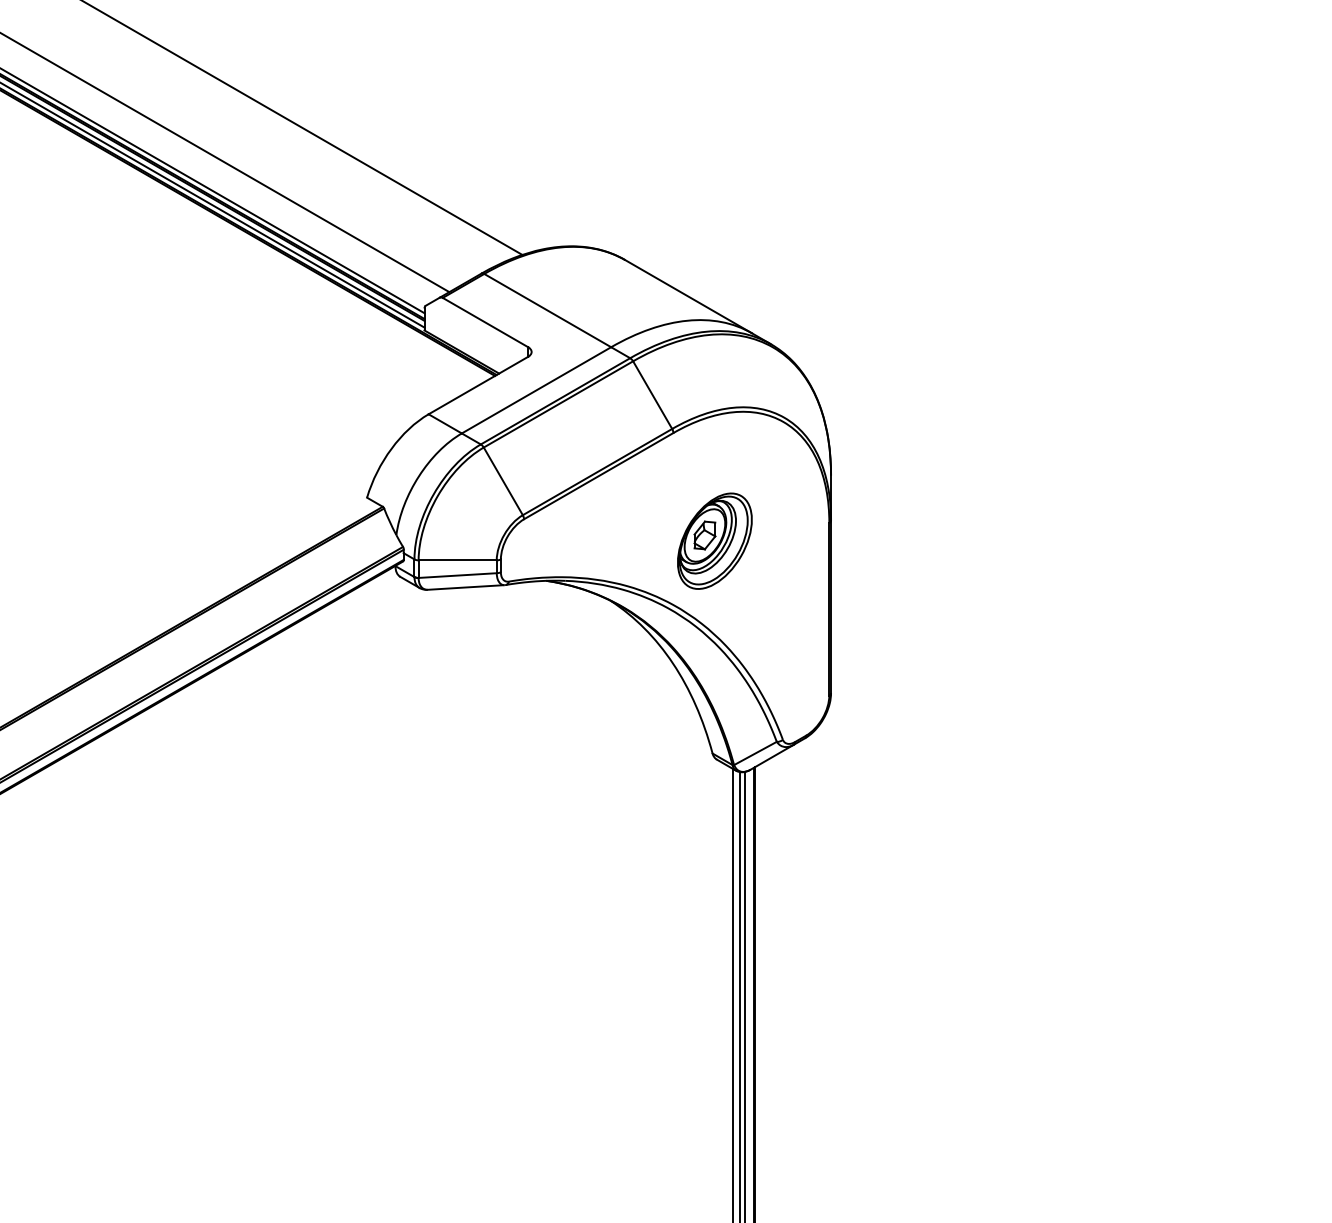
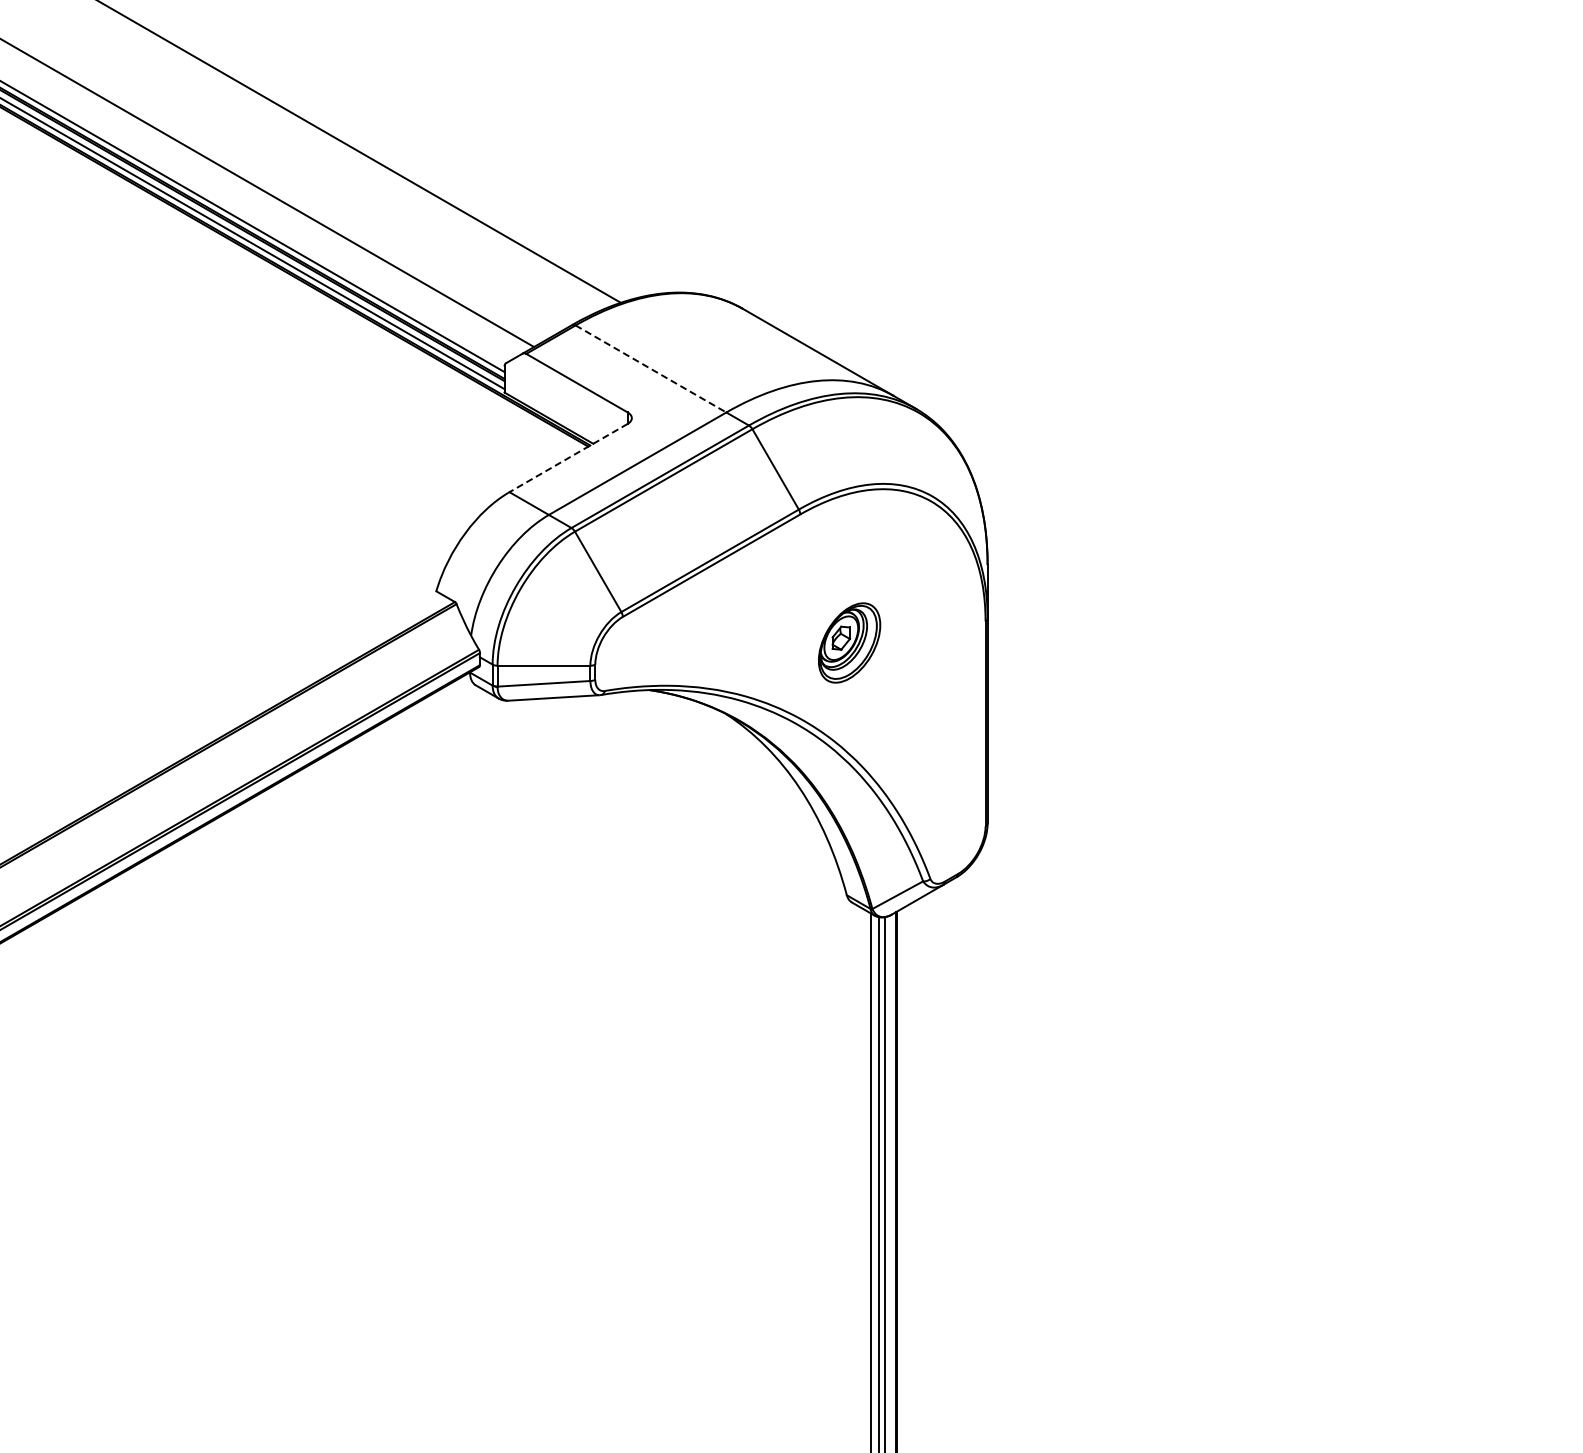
line: (548, 311) -> (651, 369), solid -> dashed
line: (478, 385) -> (568, 458), solid -> dashed
part: (714, 540) -> (849, 642), size x0.7

